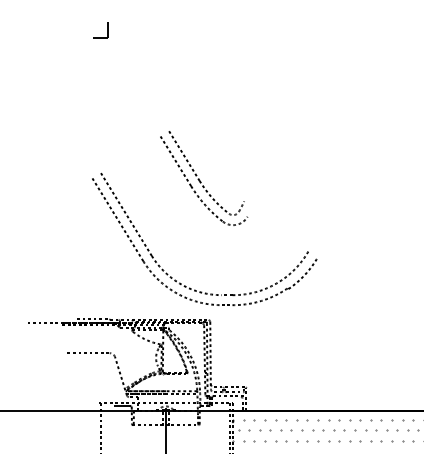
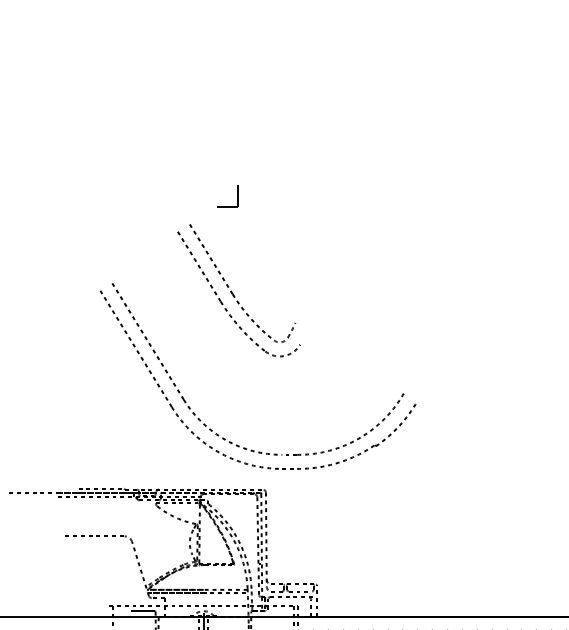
part: (107, 30) -> (236, 196), moved
part: (204, 178) -> (239, 290), moved

